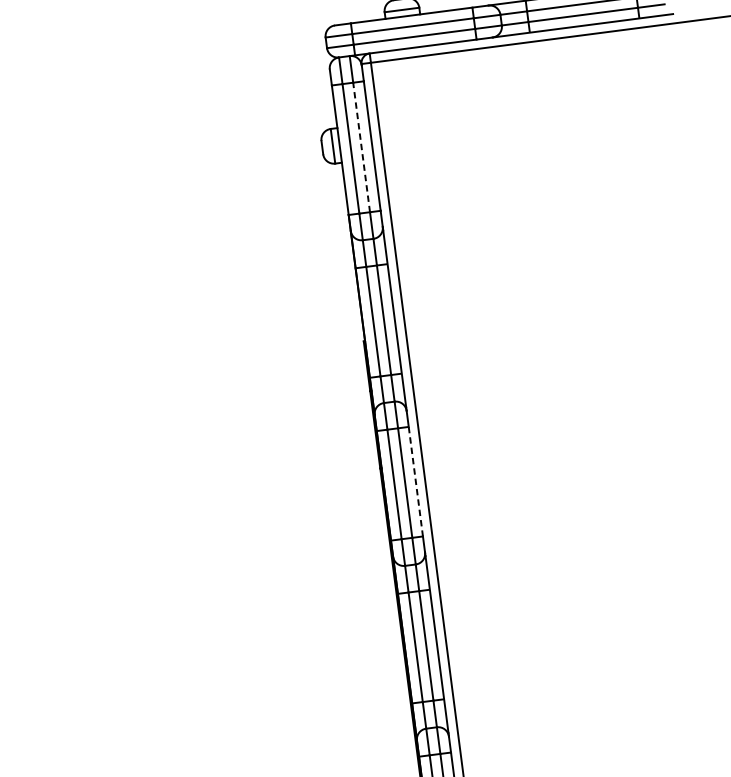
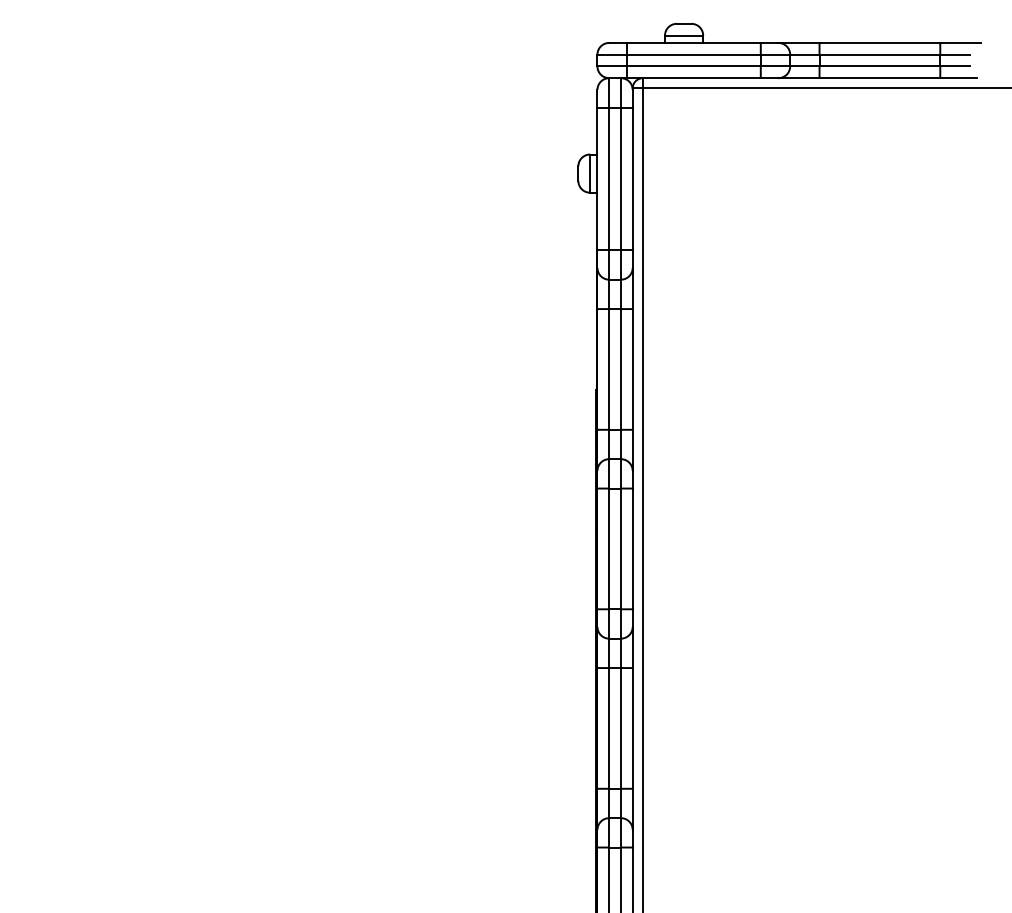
line: (361, 147) -> (620, 178), dashed -> solid
line: (415, 482) -> (632, 549), dashed -> solid

